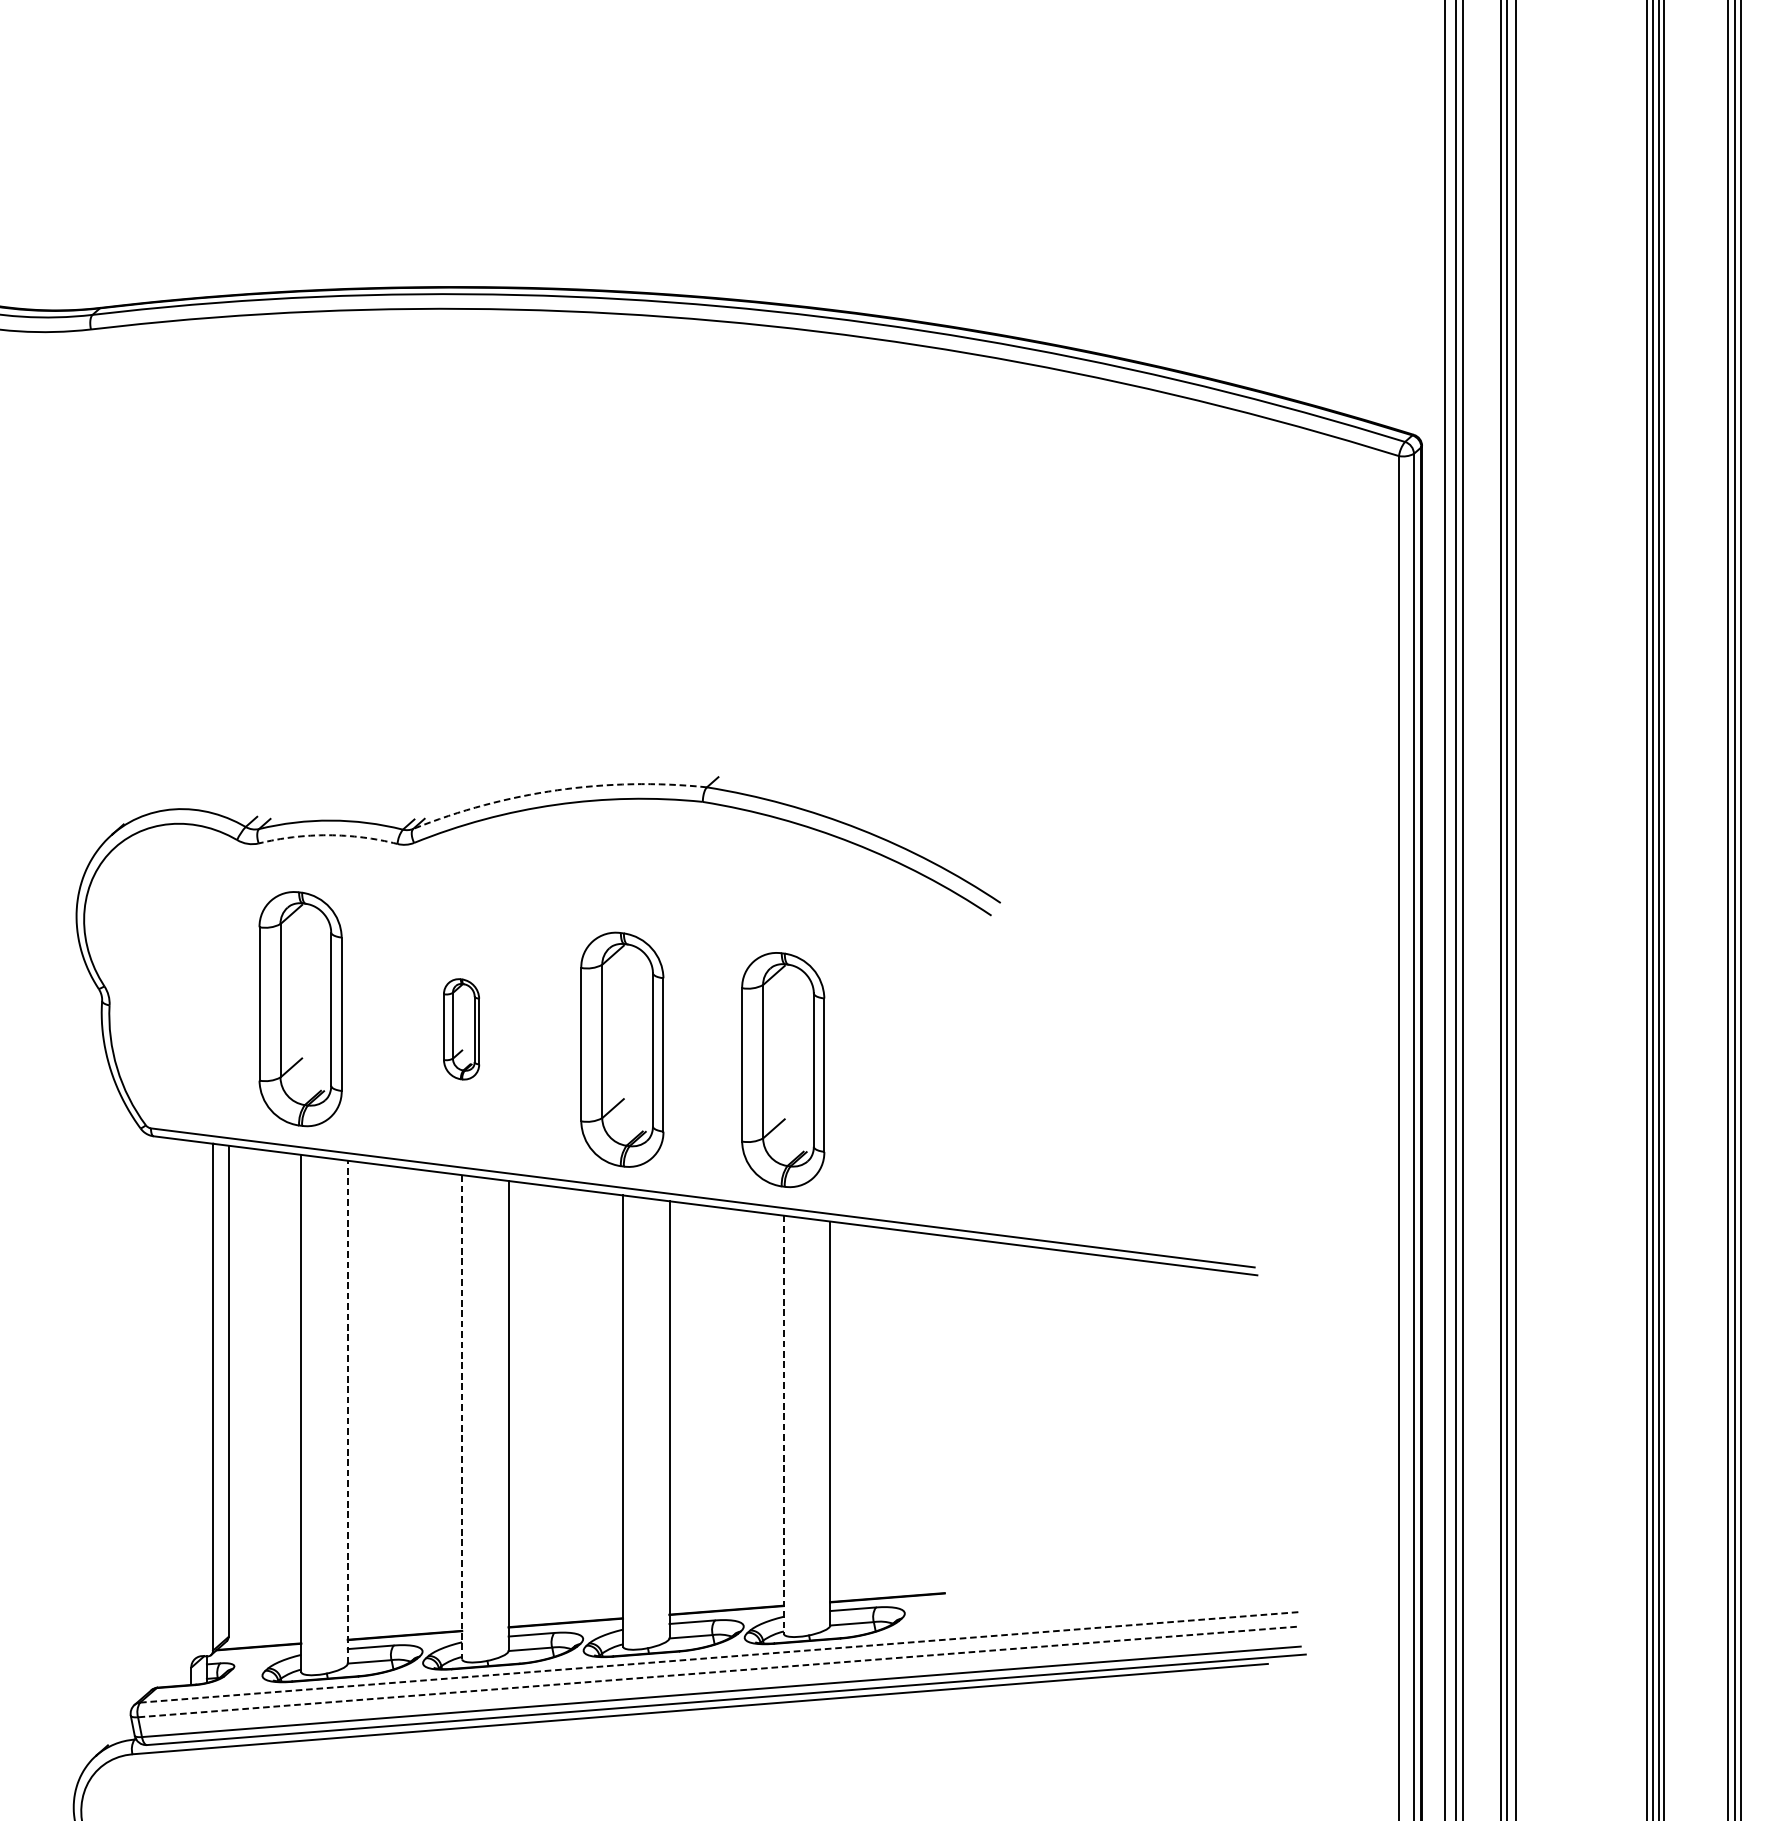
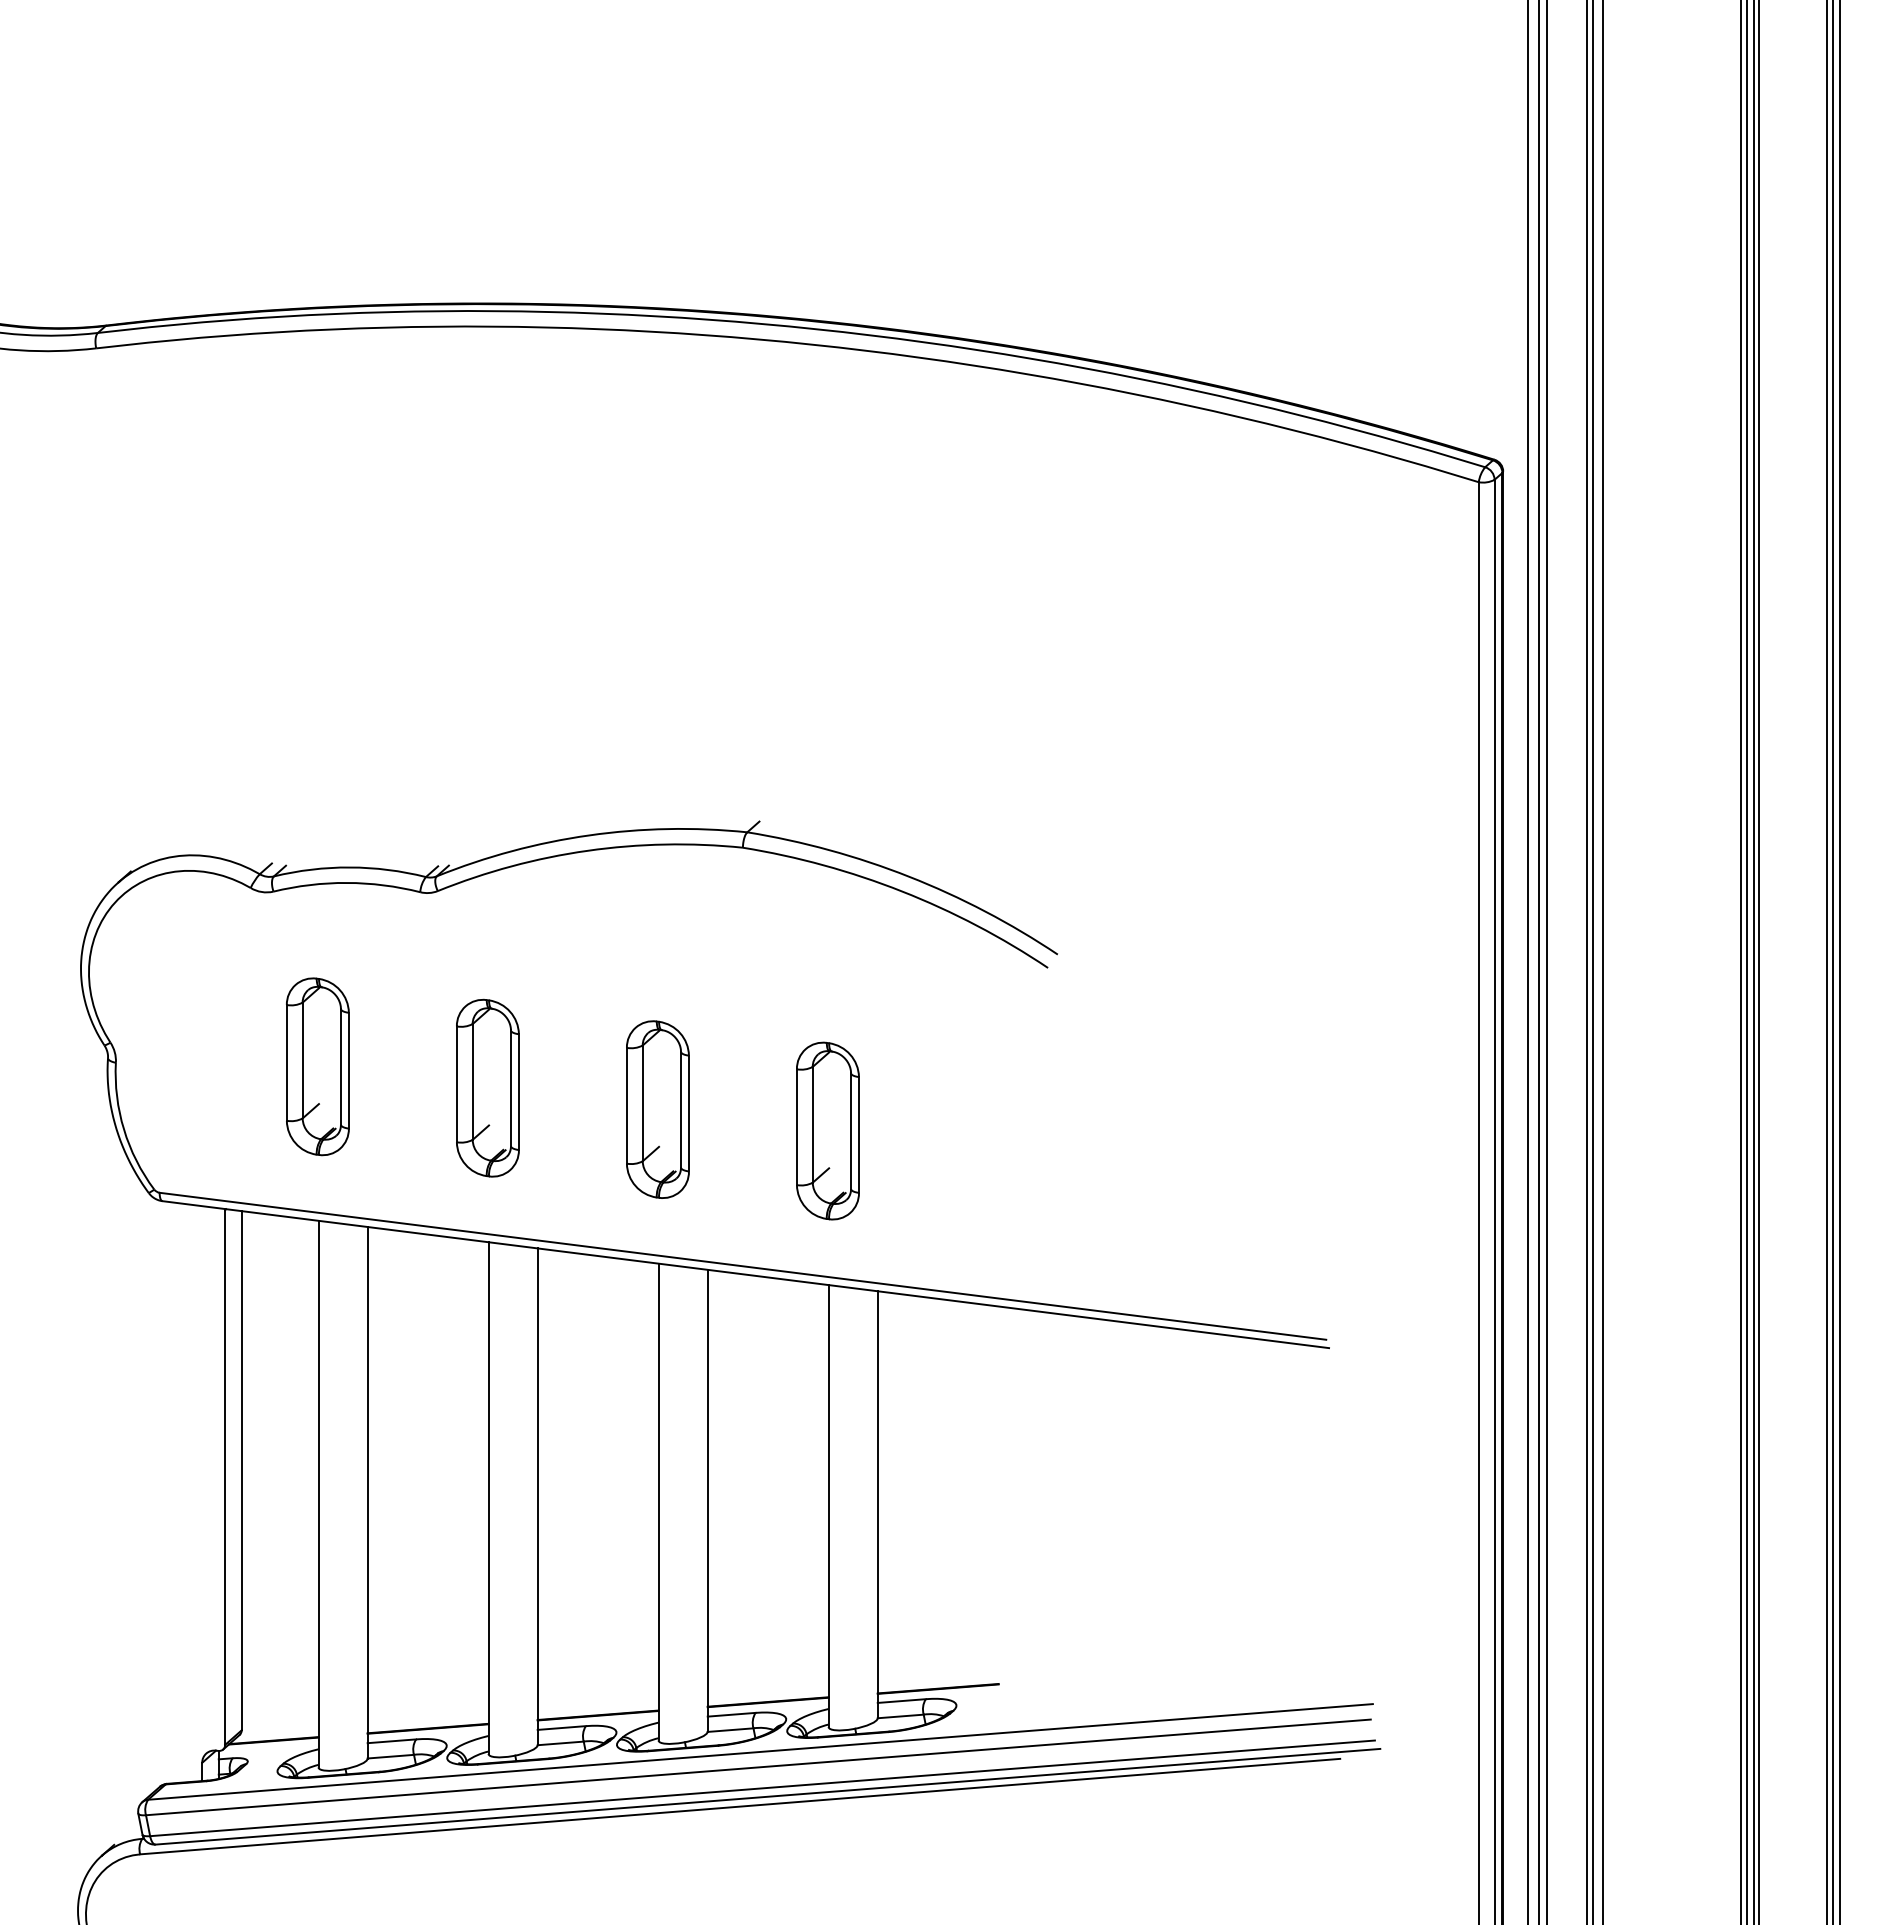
arc: (557, 790) -> (589, 835), dashed -> solid
arc: (327, 834) -> (346, 882), dashed -> solid
part: (300, 1008) -> (317, 1066), size x0.71
part: (461, 1028) -> (487, 1087), size x1.67
part: (621, 1049) -> (657, 1109), size x0.71
part: (782, 1069) -> (827, 1130), size x0.71
line: (347, 1411) -> (367, 1492), dashed -> solid
line: (462, 1417) -> (488, 1498), dashed -> solid
line: (783, 1425) -> (828, 1506), dashed -> solid
line: (720, 1656) -> (761, 1751), dashed -> solid
line: (716, 1672) -> (757, 1767), dashed -> solid

